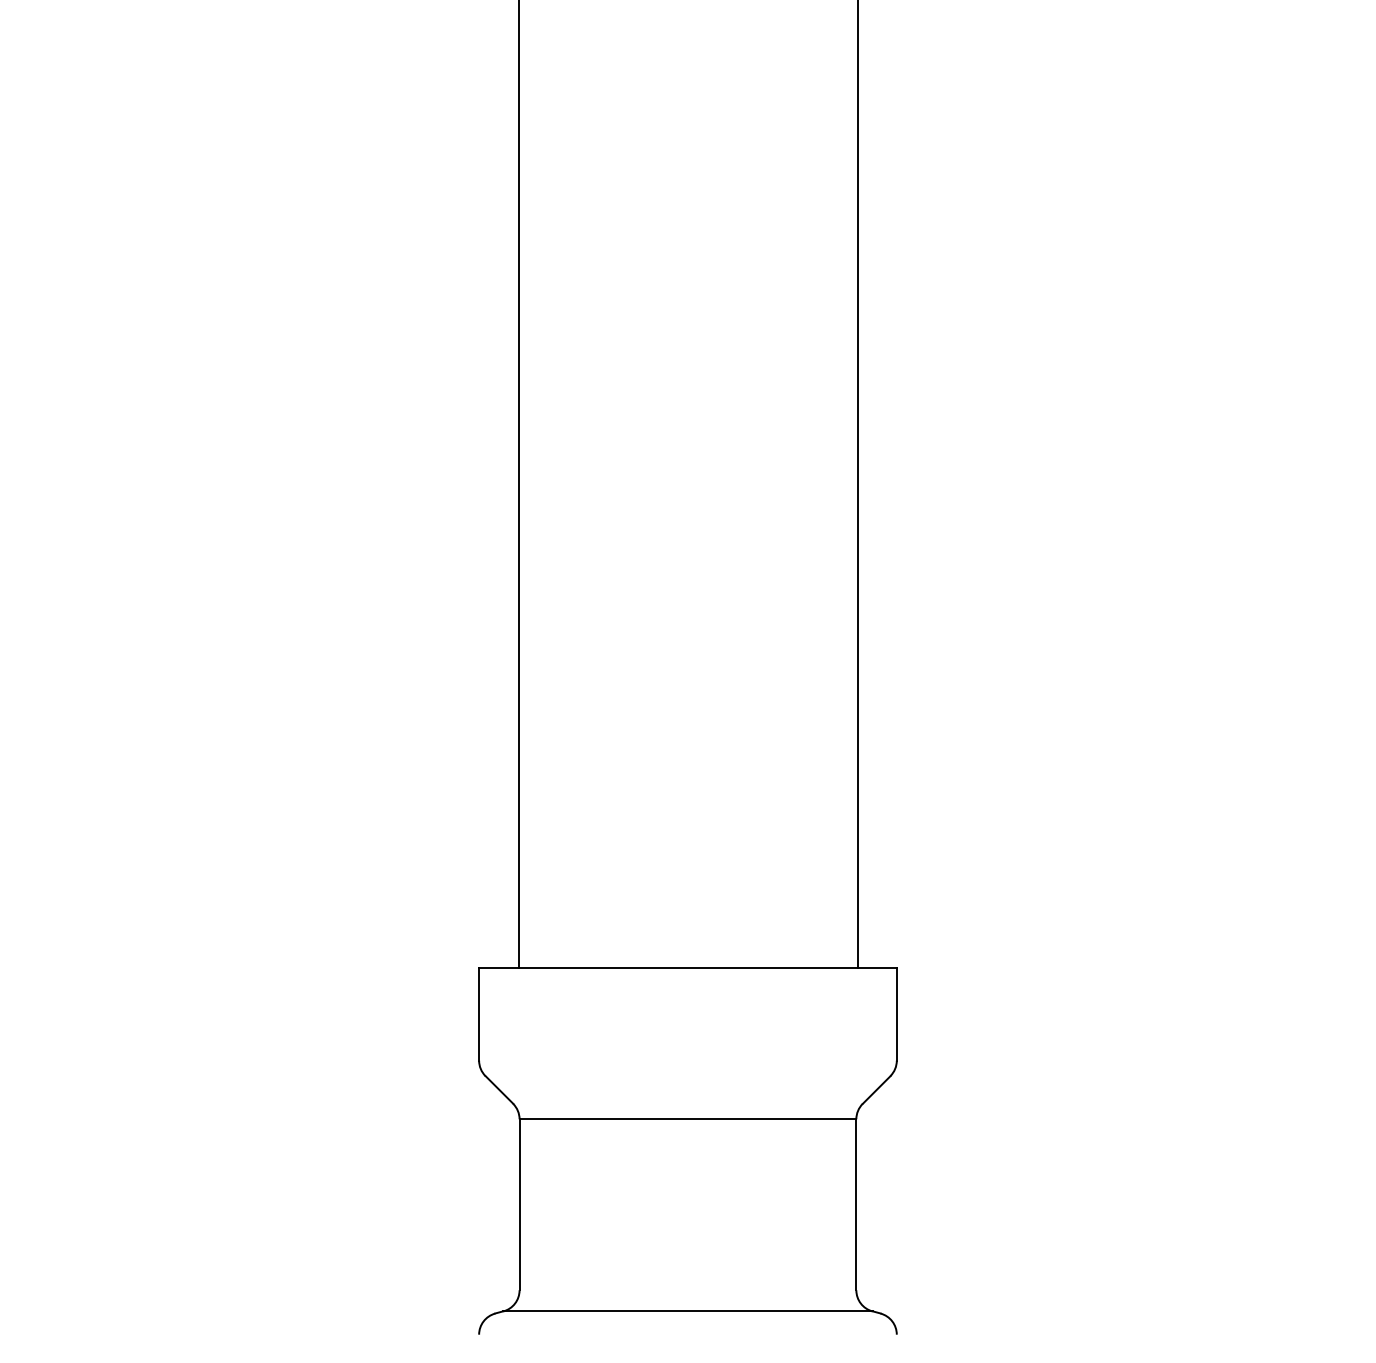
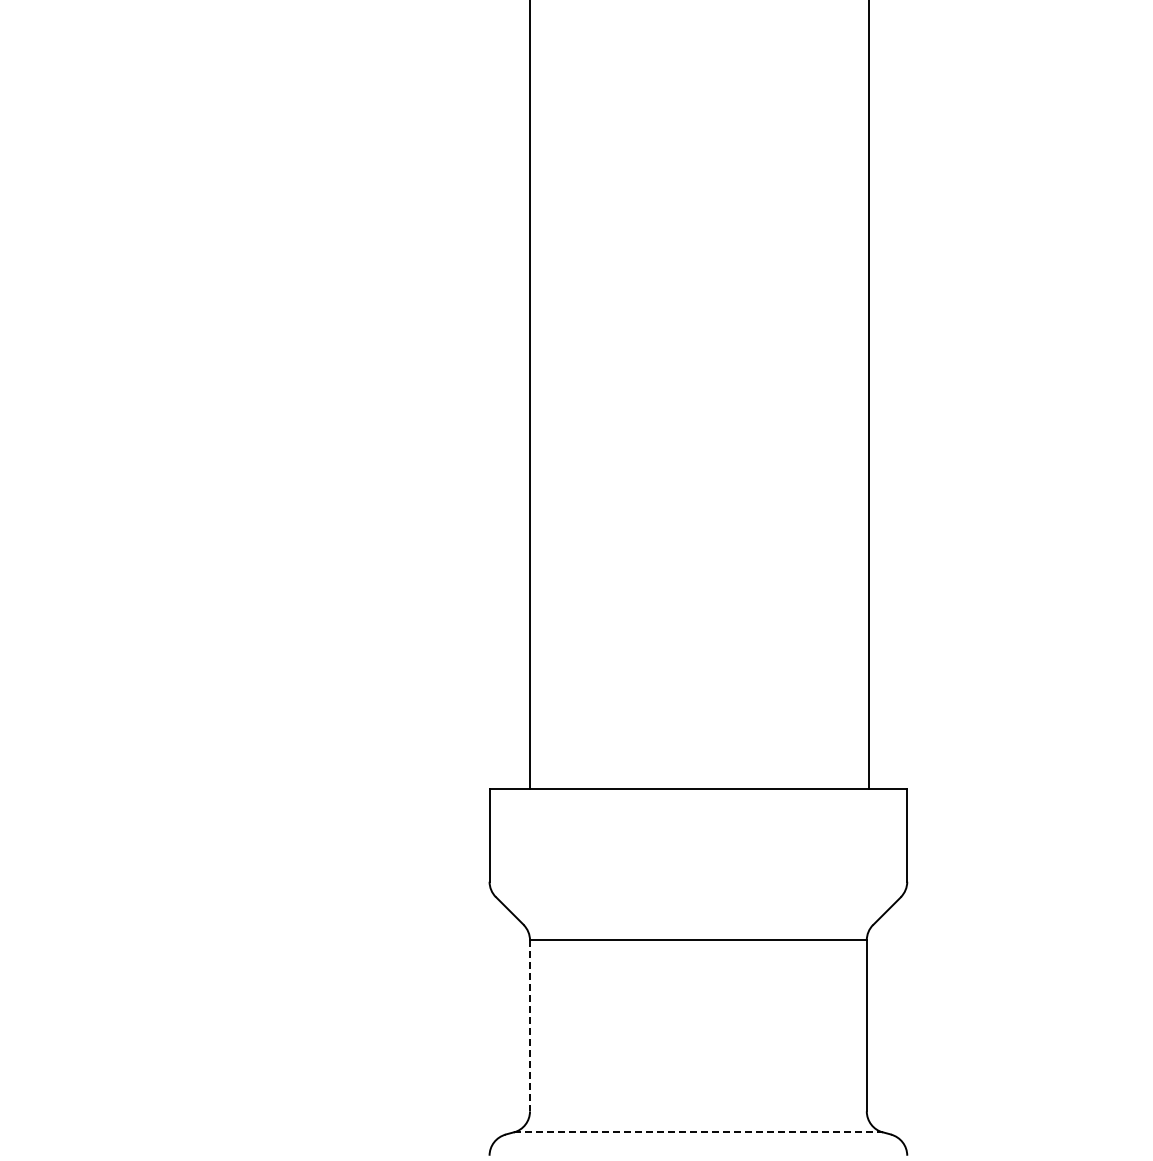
line: (519, 1204) -> (529, 1025), solid -> dashed
line: (687, 1311) -> (697, 1132), solid -> dashed

